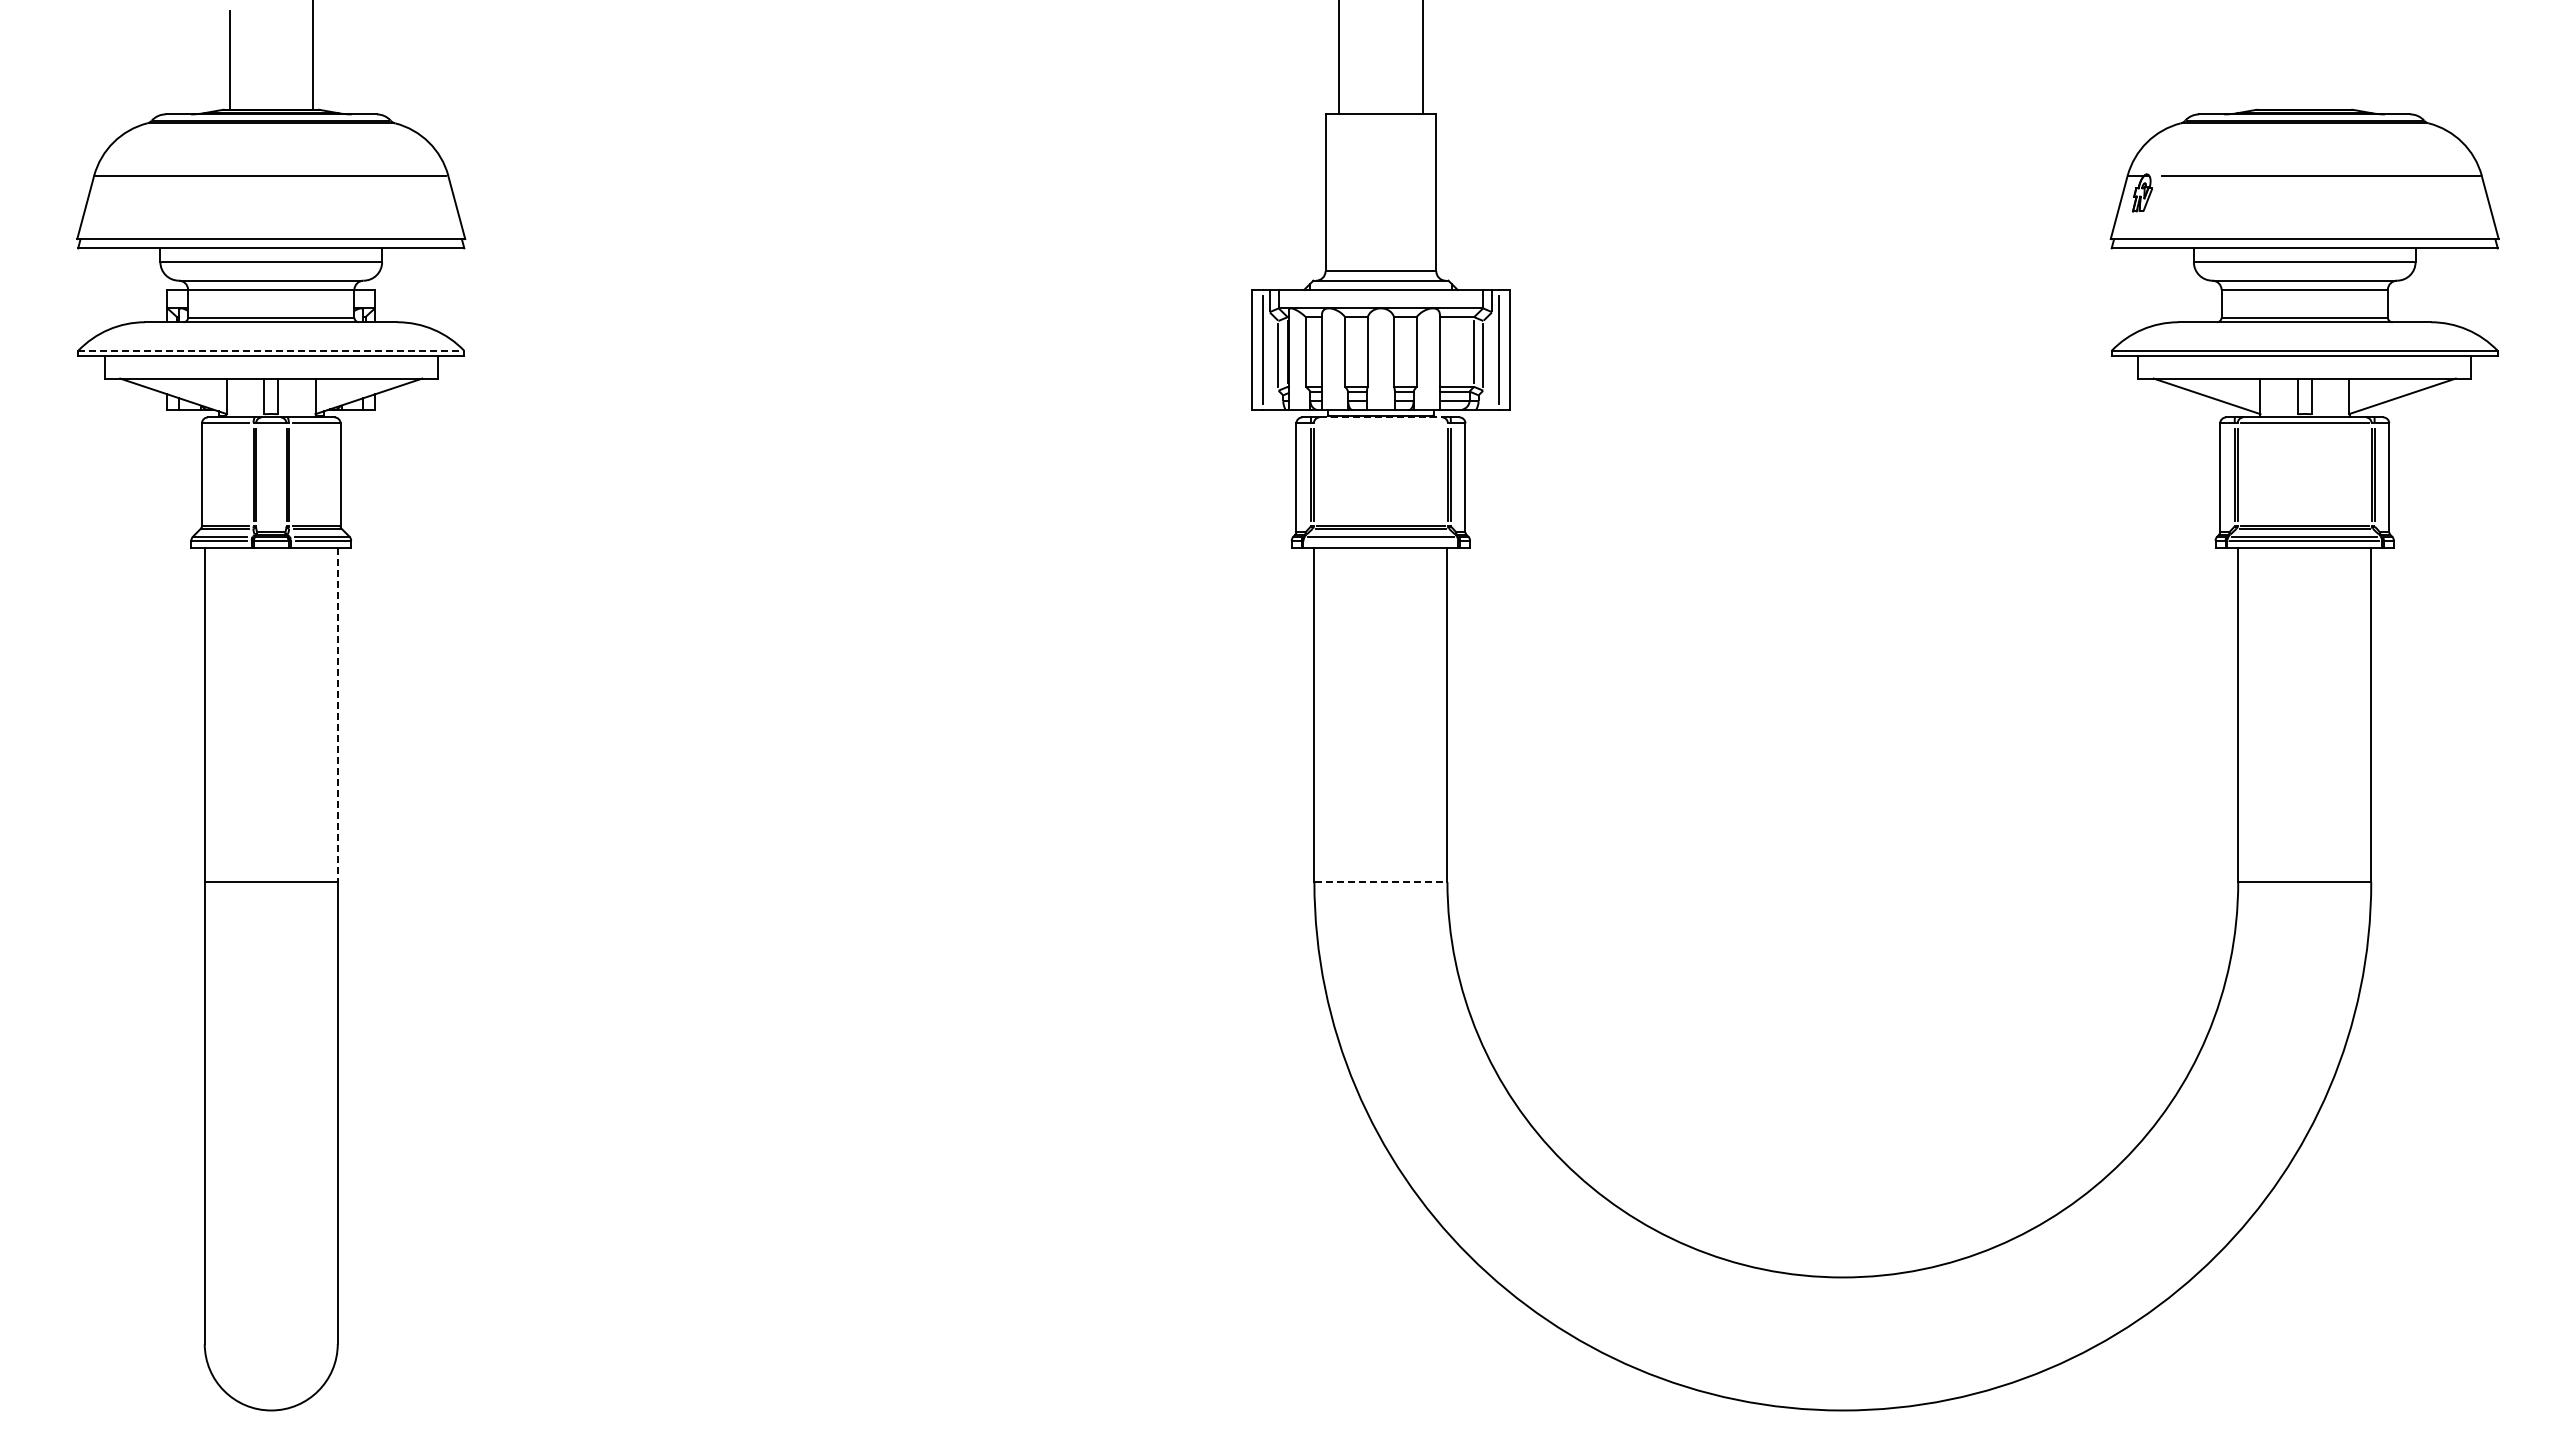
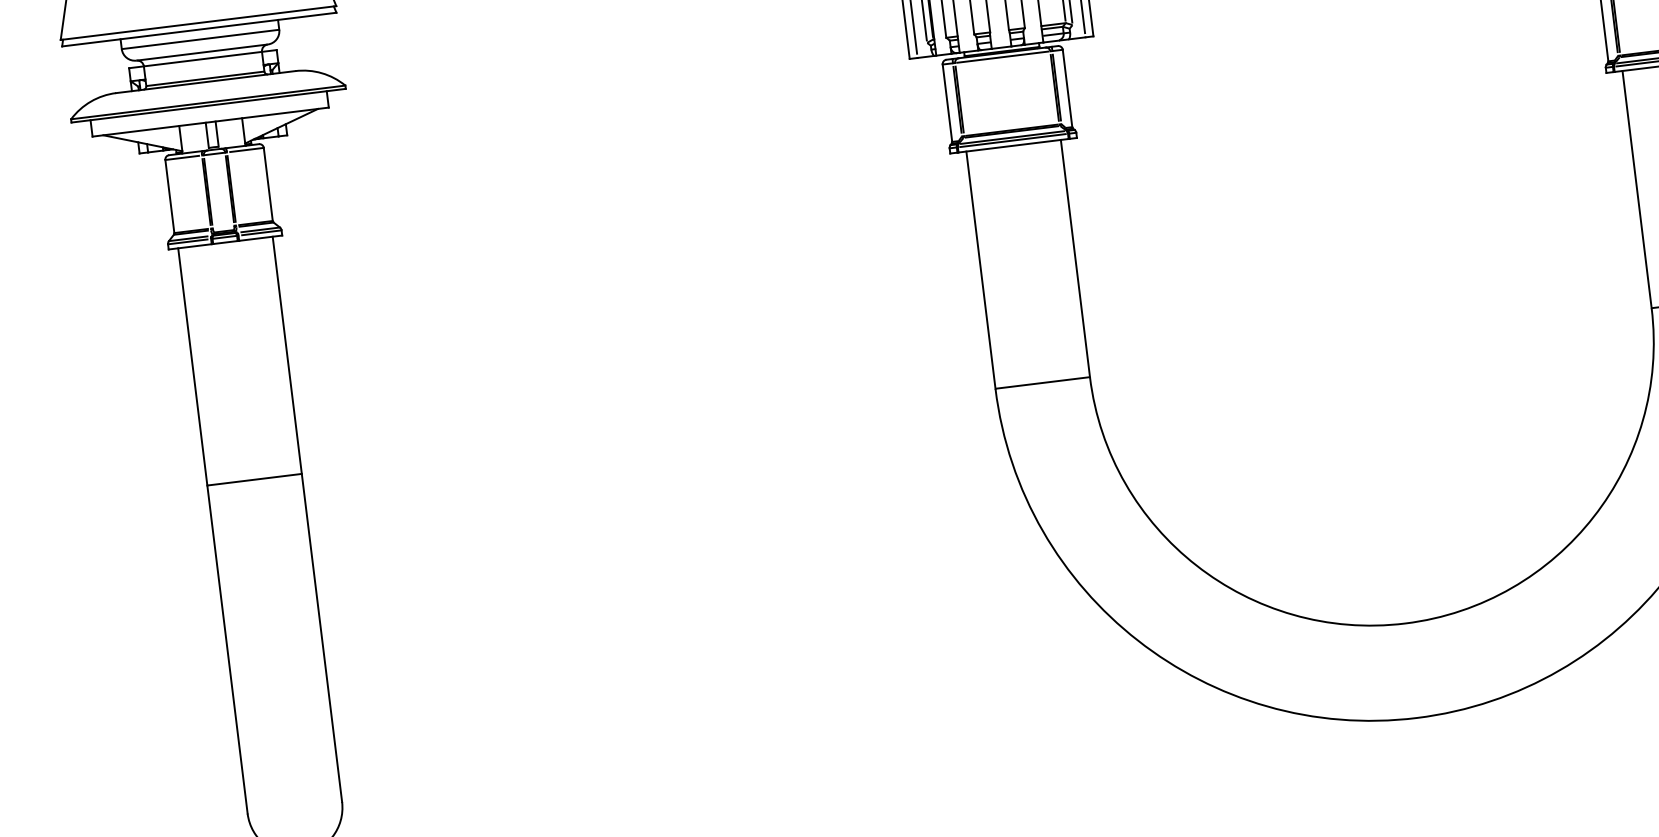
line: (271, 350) -> (208, 102), dashed -> solid
line: (1381, 417) -> (1002, 52), dashed -> solid
line: (1380, 423) -> (1002, 57), added
line: (1380, 540) -> (1012, 140), added
line: (337, 715) -> (287, 355), dashed -> solid
line: (1380, 882) -> (1042, 383), dashed -> solid

